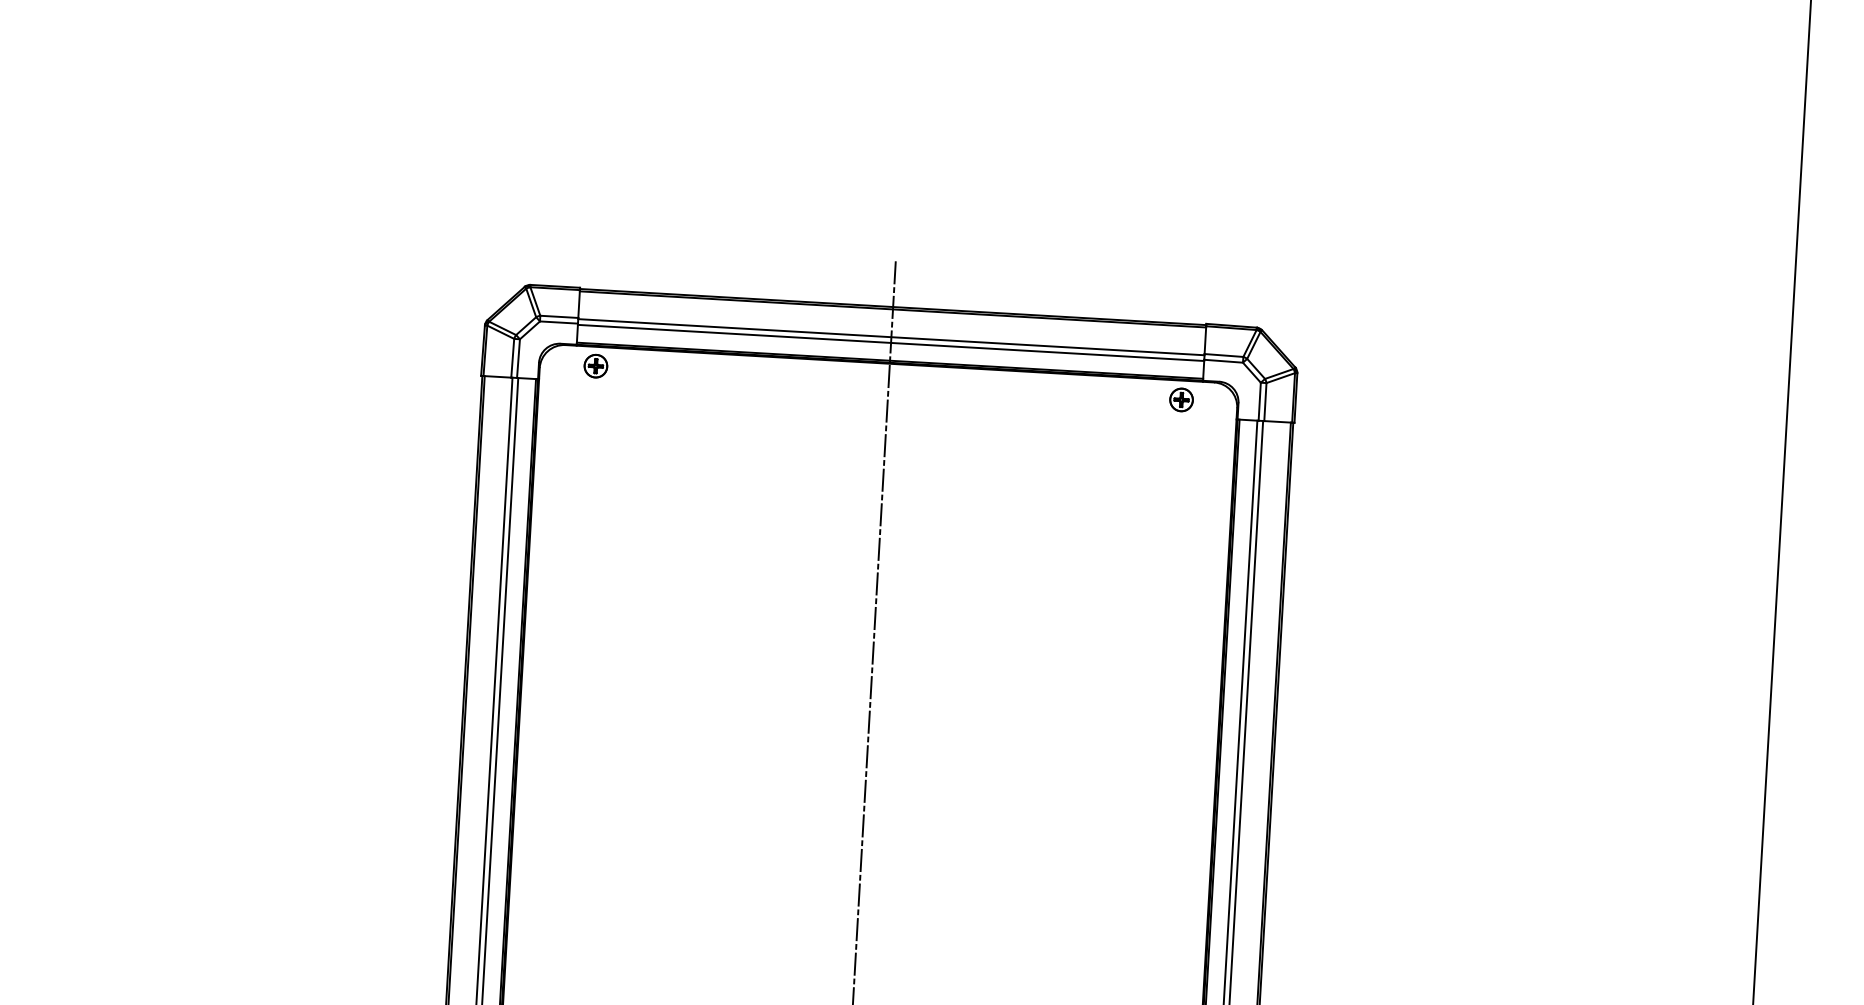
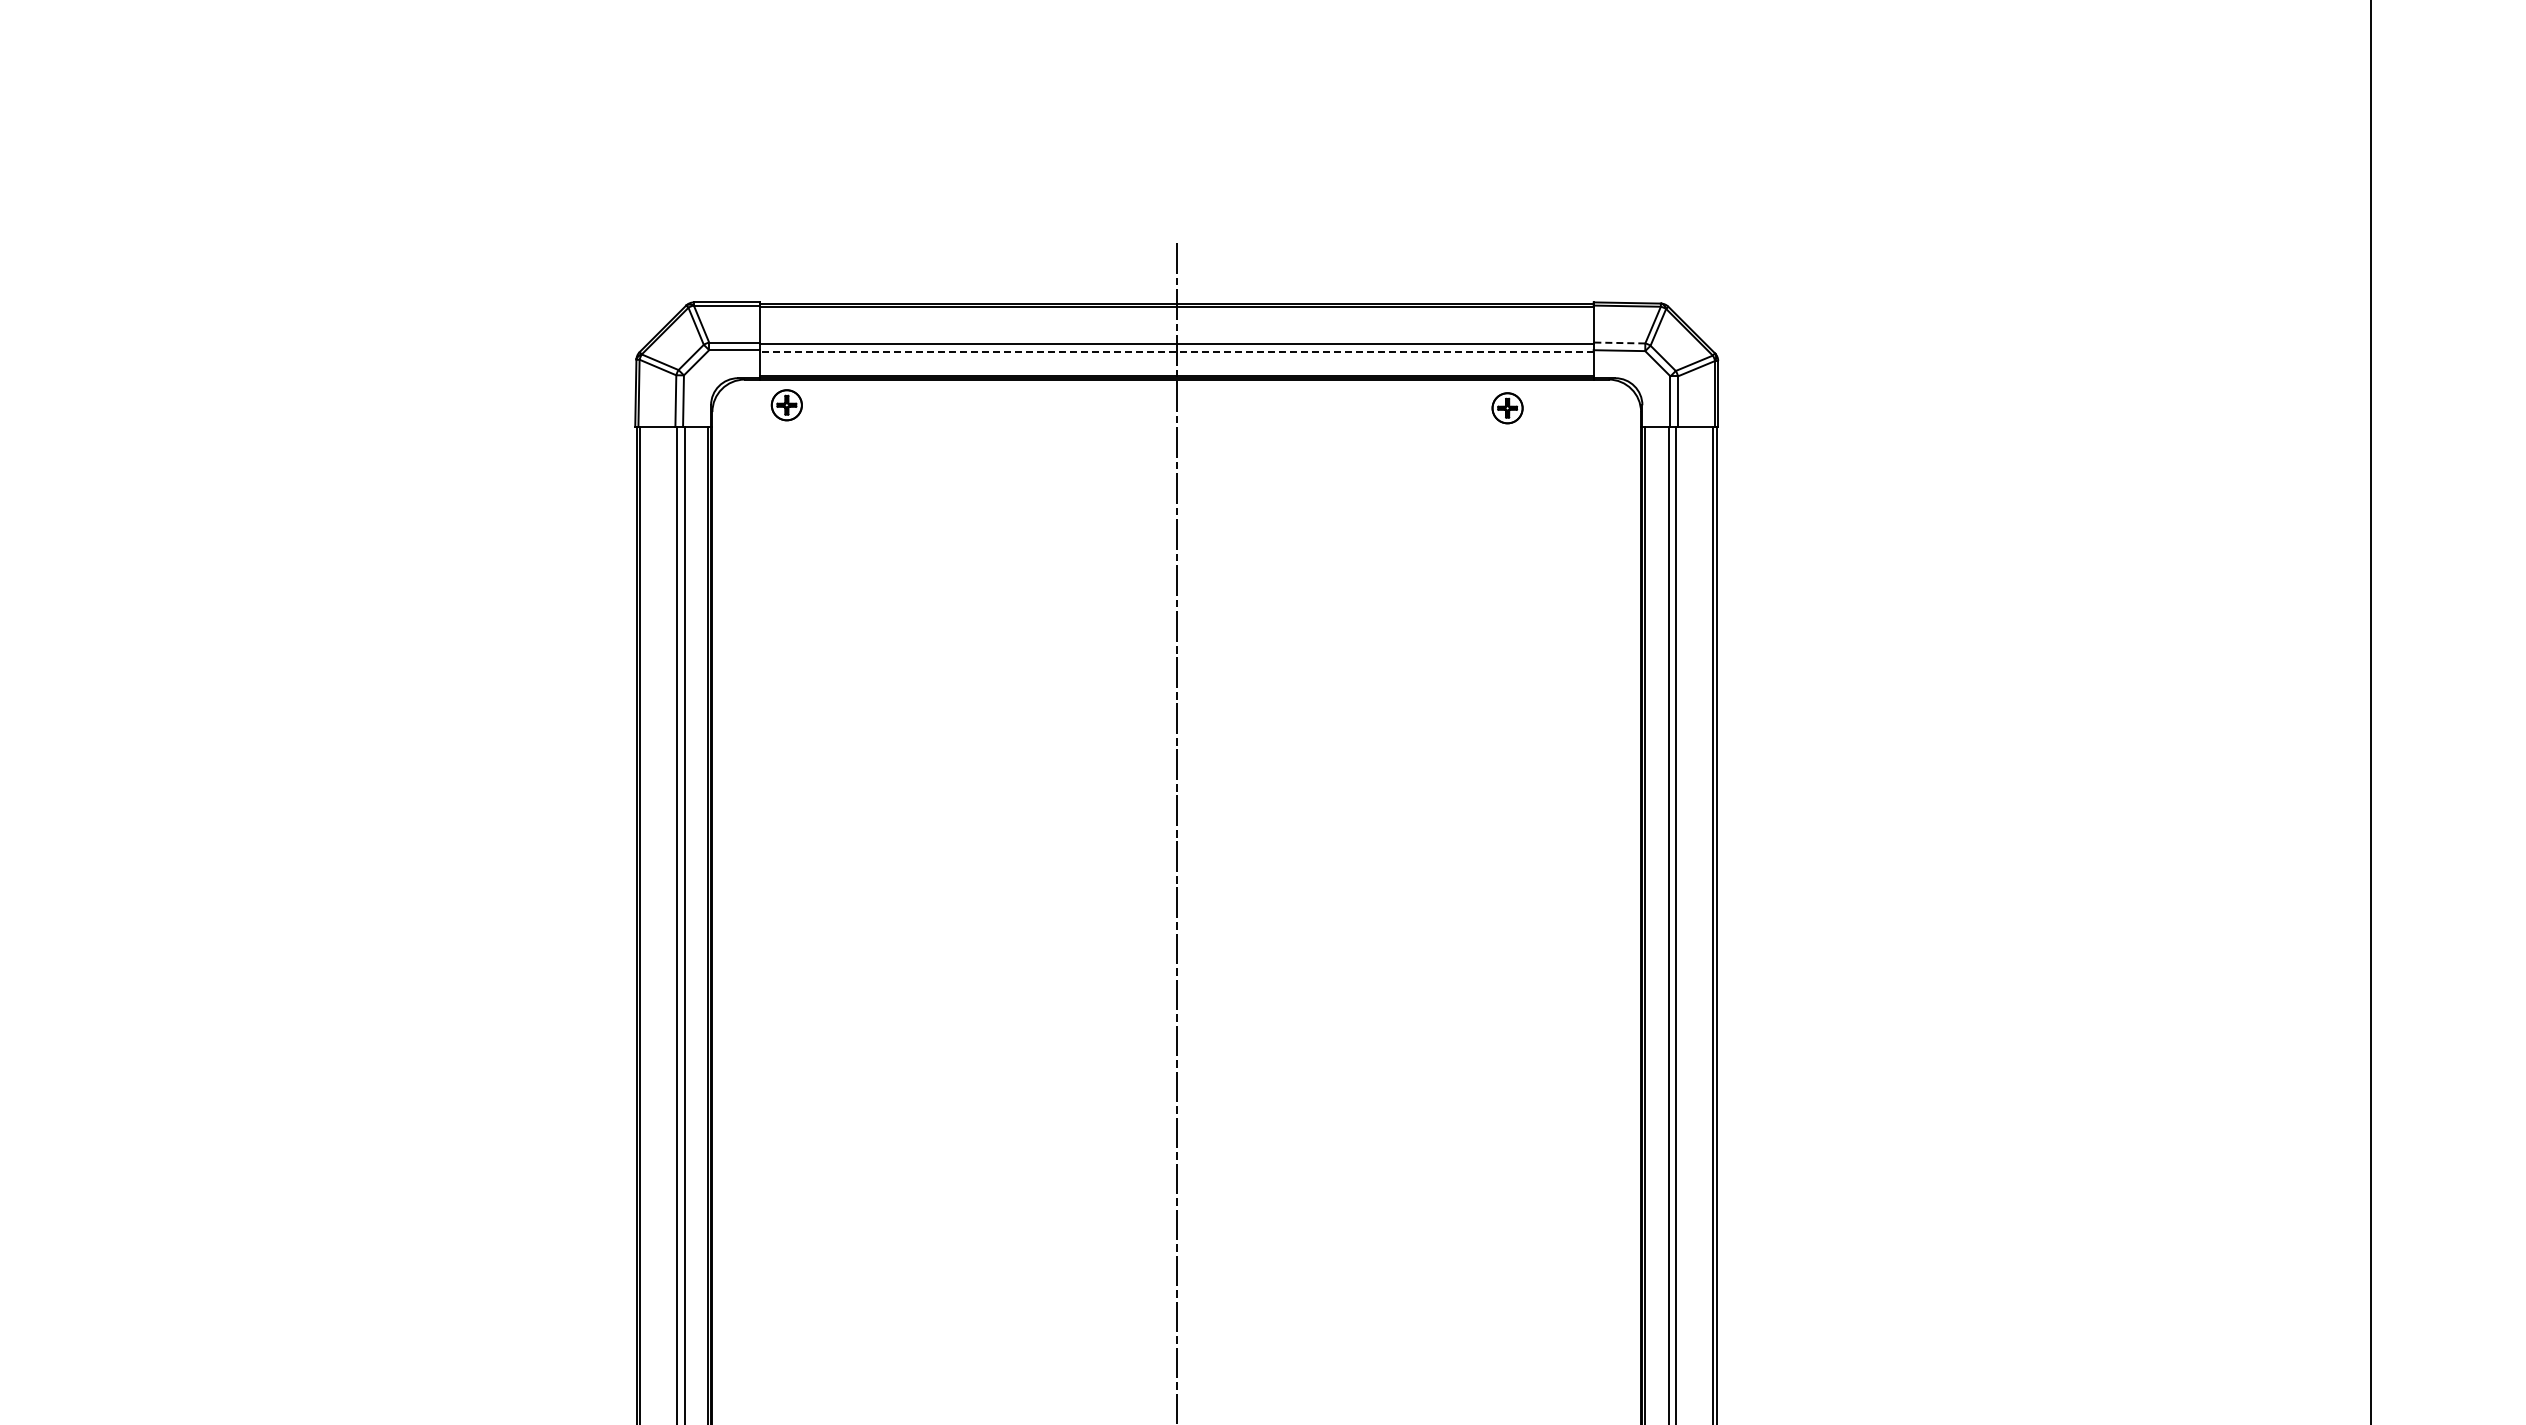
line: (890, 342) -> (1176, 351), solid -> dashed
line: (1223, 355) -> (1619, 343), solid -> dashed
part: (1181, 400) -> (1507, 408), moved

